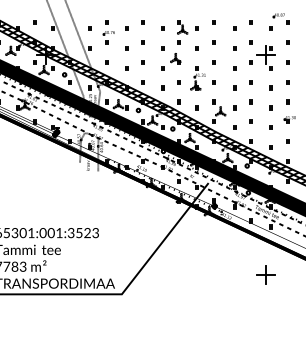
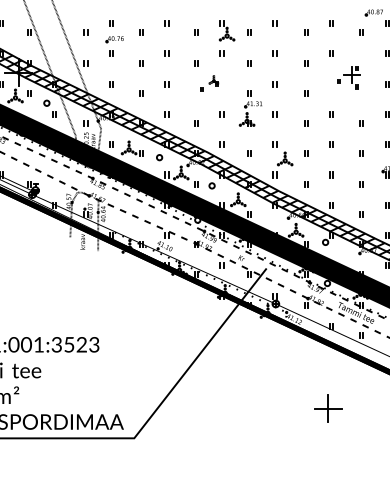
part: (262, 57) -> (348, 76), size x0.6
part: (171, 61) -> (210, 82), size x0.6
part: (265, 274) -> (327, 408), moved

